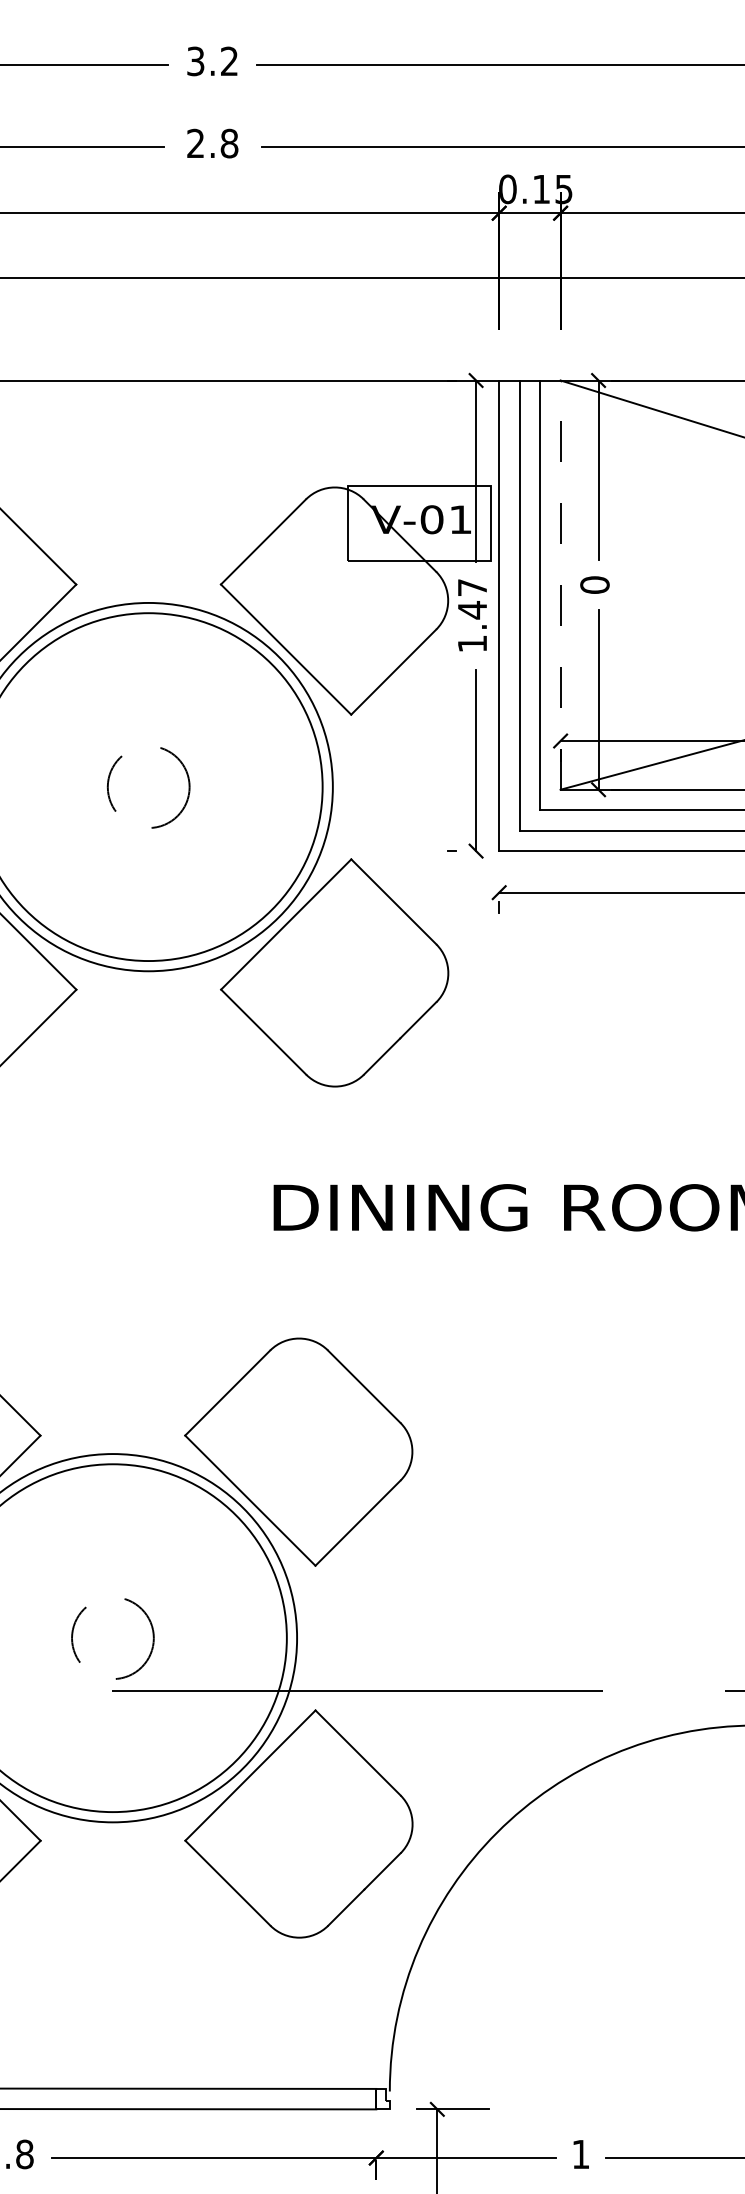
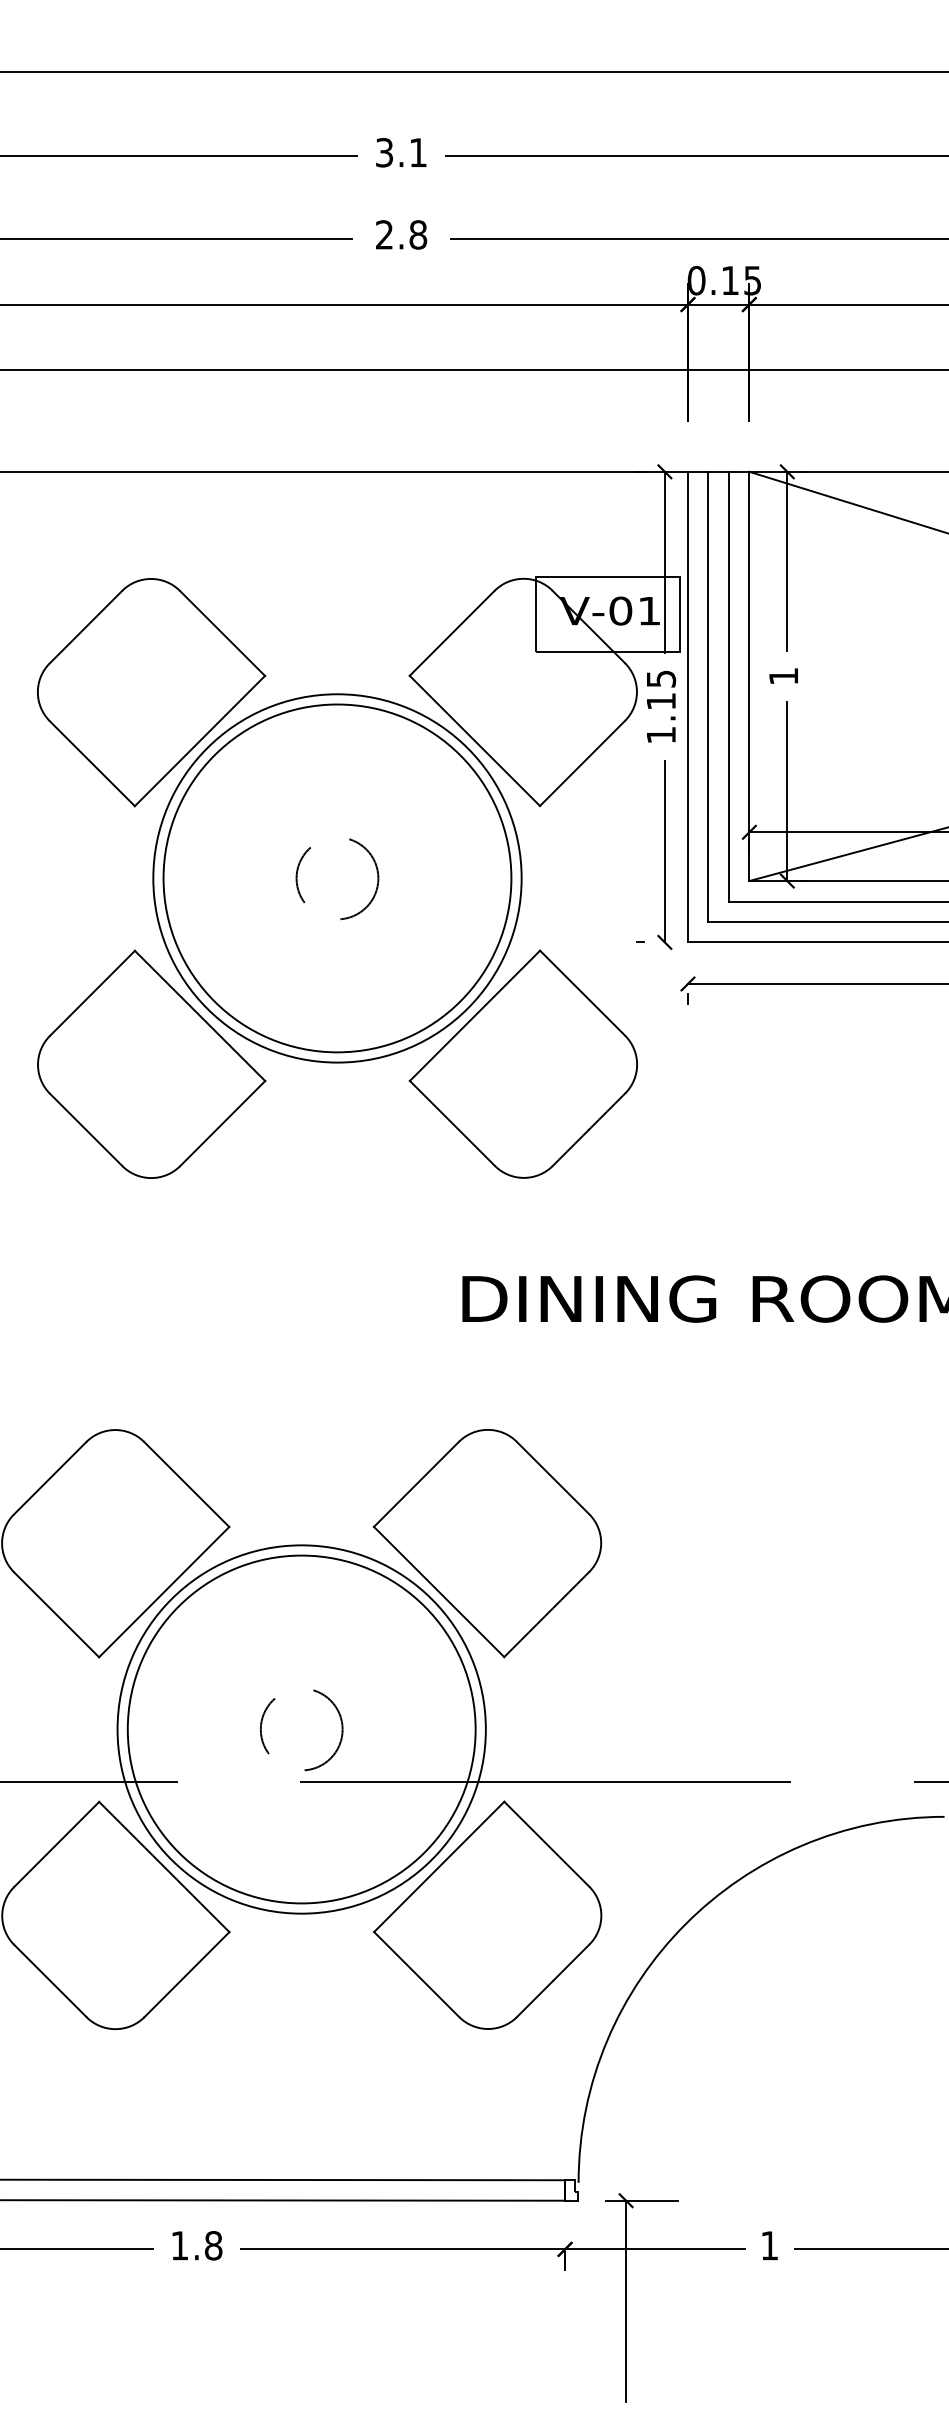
text: (228, 61) -> (417, 152), 3.2 -> 3.1
line: (560, 585) -> (749, 676), dashed -> solid
text: (594, 585) -> (783, 676), 0 -> 1
text: (472, 599) -> (661, 690), 1.47 -> 1.15

